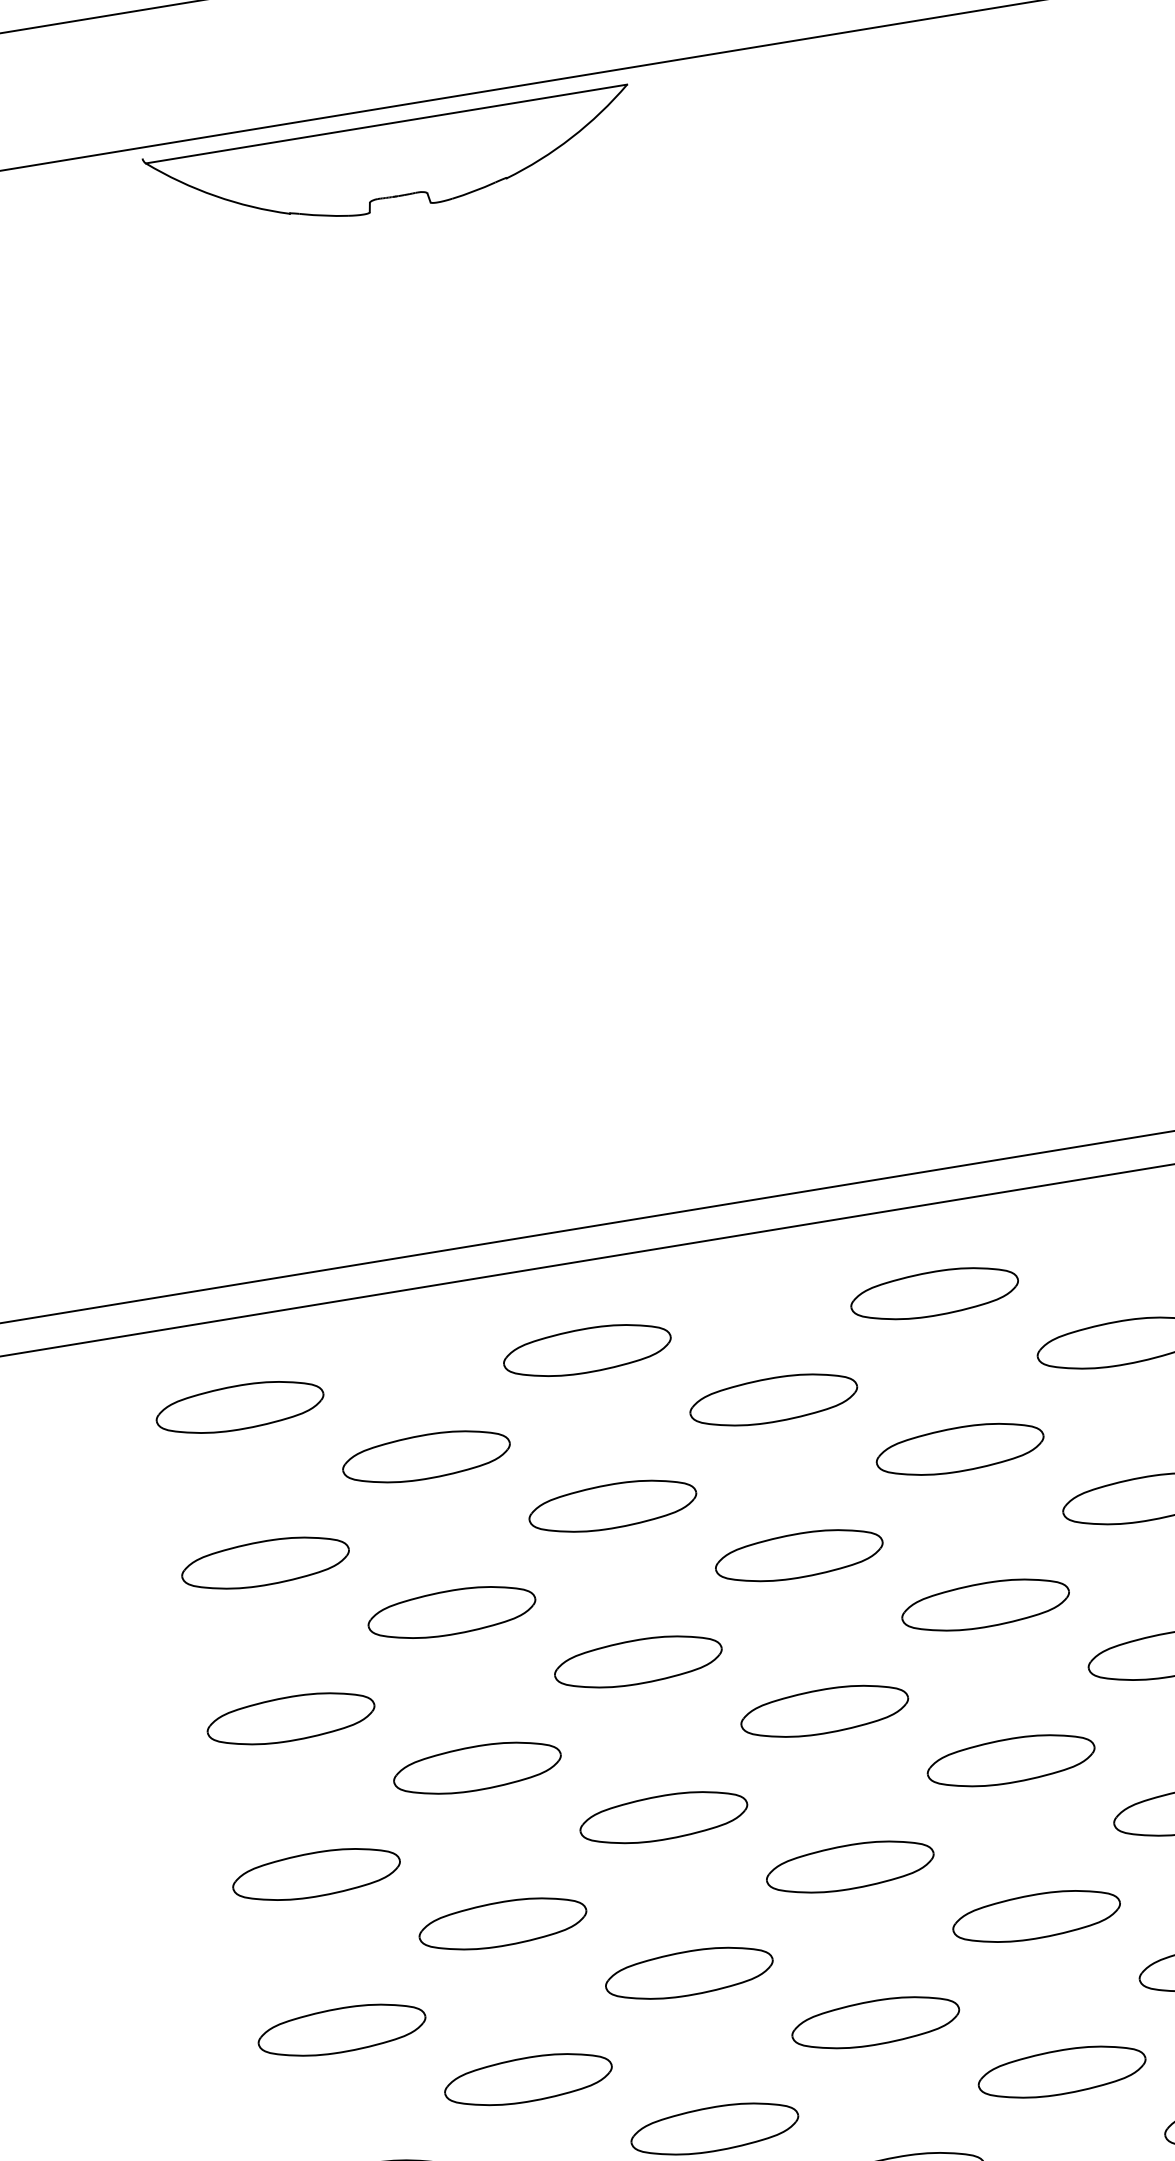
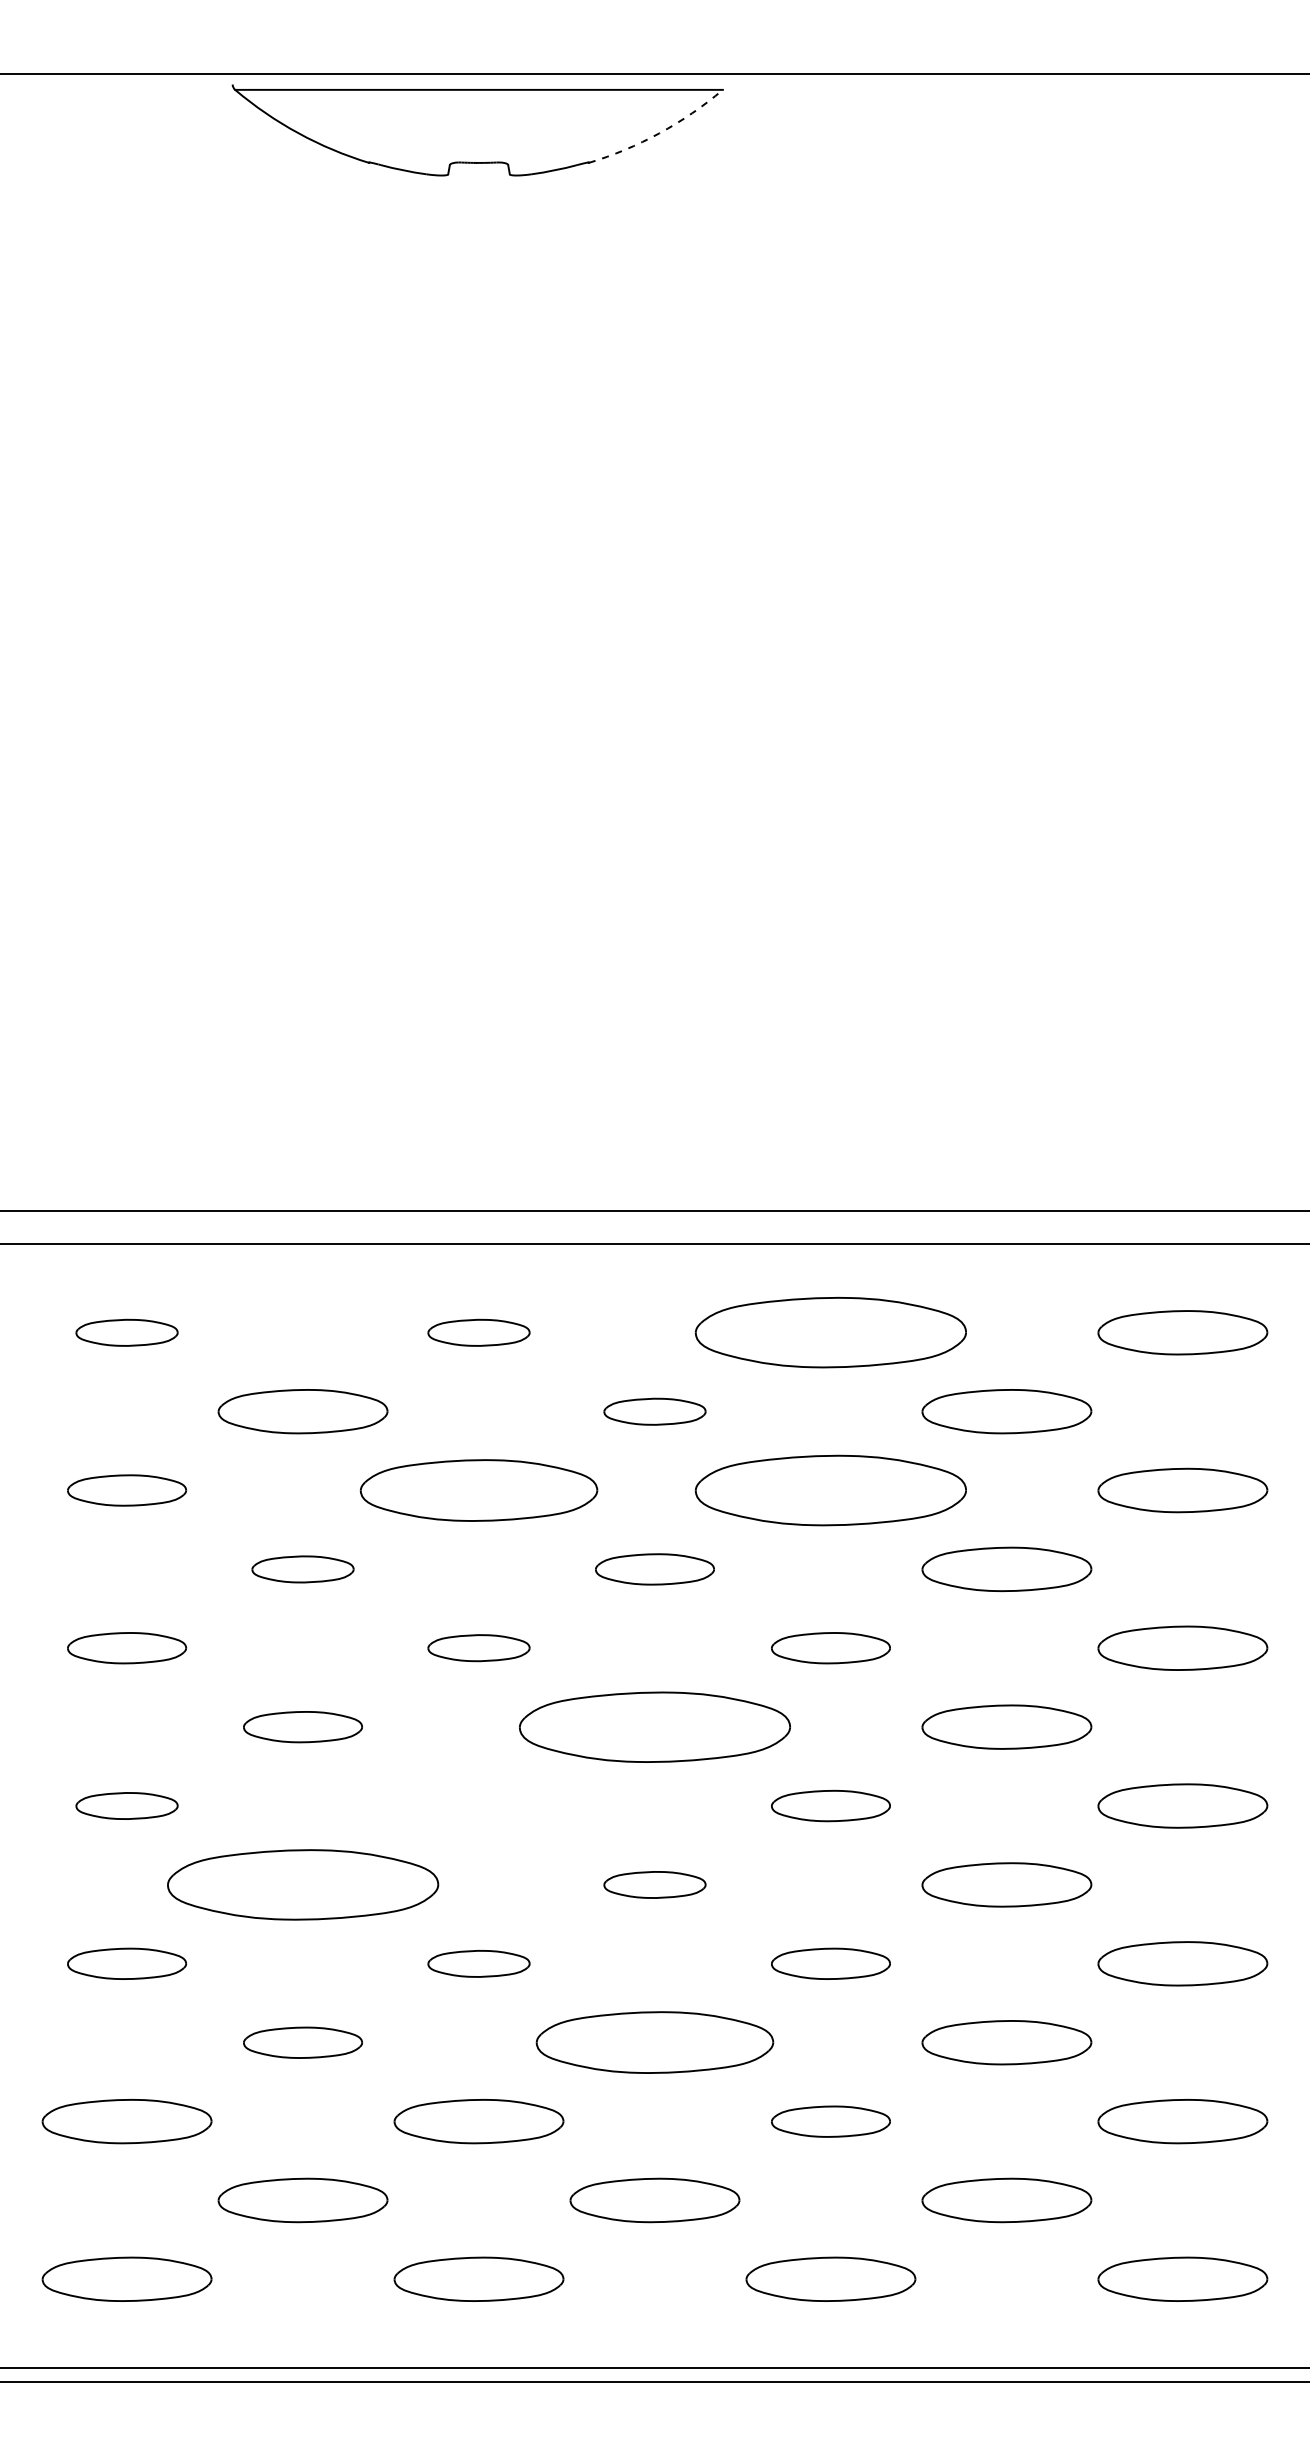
arc: (571, 137) -> (659, 133), solid -> dashed
part: (934, 1293) -> (830, 1332), size x1.6
part: (586, 1350) -> (478, 1332), size x0.6
part: (773, 1399) -> (654, 1411), size x0.6
part: (239, 1407) -> (126, 1332), size x0.6
part: (959, 1449) -> (830, 1490), size x1.6
part: (612, 1506) -> (478, 1490), size x1.4
part: (798, 1555) -> (654, 1569), size x0.7
part: (264, 1563) -> (126, 1490), size x0.7
part: (985, 1604) -> (830, 1647), size x0.7
part: (451, 1612) -> (302, 1569), size x0.6
part: (637, 1661) -> (478, 1647), size x0.6
part: (824, 1710) -> (654, 1726), size x1.6
part: (290, 1718) -> (126, 1647), size x0.7
part: (1010, 1760) -> (830, 1805), size x0.7
part: (476, 1767) -> (302, 1726), size x0.7
part: (663, 1817) -> (478, 1805), removed
part: (849, 1866) -> (654, 1884), size x0.6
part: (315, 1874) -> (126, 1805), size x0.6
part: (1036, 1916) -> (830, 1963), size x0.7
part: (502, 1923) -> (302, 1884), size x1.6
part: (688, 1973) -> (478, 1963), size x0.6
part: (875, 2022) -> (654, 2042), size x1.4
part: (341, 2029) -> (126, 1963), size x0.7
part: (1061, 2072) -> (830, 2121), size x0.7
part: (527, 2079) -> (302, 2042), size x0.7

